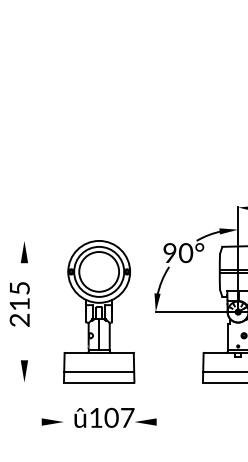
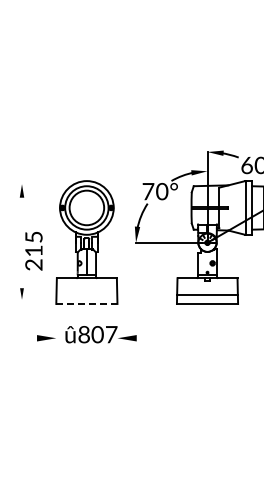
part: (23, 252) -> (21, 191), size x0.7
text: (170, 252) -> (148, 191), 90° -> 70°
text: (19, 304) -> (33, 251), moved
part: (23, 370) -> (21, 293), size x0.6
line: (98, 372) -> (86, 295), removed
line: (98, 381) -> (86, 303), solid -> dashed
text: (95, 417) -> (83, 334), 1 -> 8

